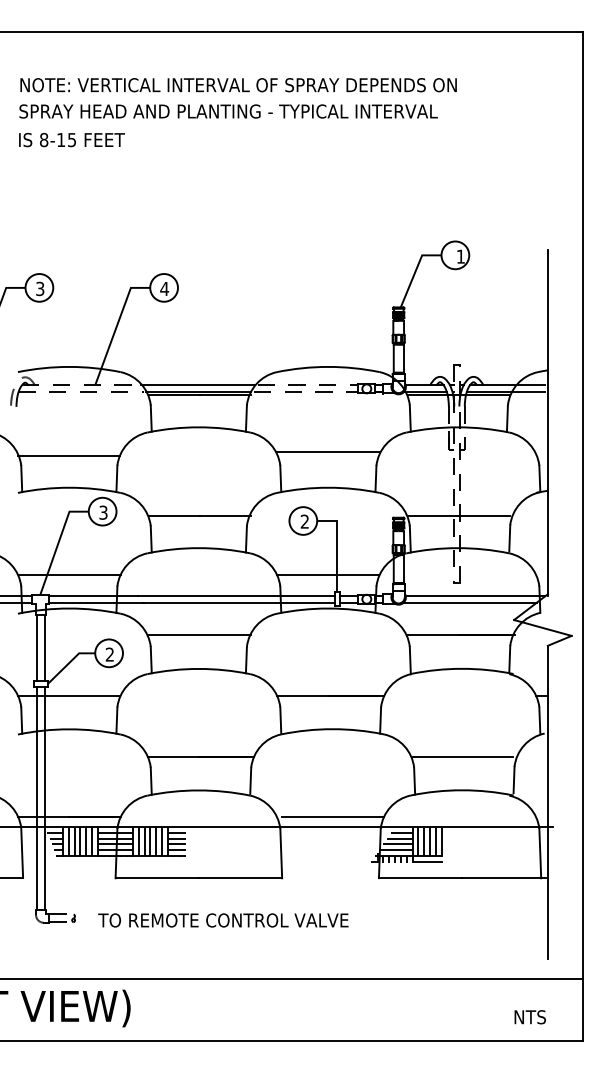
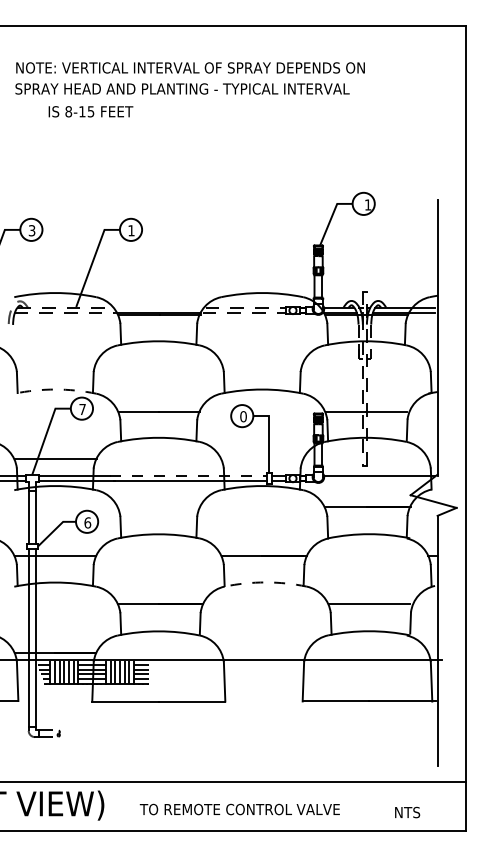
text: (71, 140) -> (90, 112), moved
text: (164, 288) -> (131, 230), 4 -> 1
line: (197, 385) -> (157, 307), removed
line: (328, 451) -> (262, 360), removed
line: (69, 455) -> (55, 363), removed
arc: (69, 487) -> (55, 389), solid -> dashed
text: (103, 512) -> (82, 409), 3 -> 7
text: (304, 521) -> (243, 416), 2 -> 0
line: (328, 574) -> (262, 458), removed
line: (236, 595) -> (188, 475), solid -> dashed
line: (470, 602) -> (375, 481), removed
line: (199, 634) -> (159, 506), removed
text: (109, 654) -> (87, 522), 2 -> 6
arc: (332, 729) -> (265, 582), solid -> dashed
line: (332, 817) -> (265, 652), removed
hatch: (406, 845) -> (324, 675), removed
text: (223, 920) -> (240, 809), moved
text: (529, 1017) -> (406, 812), moved

